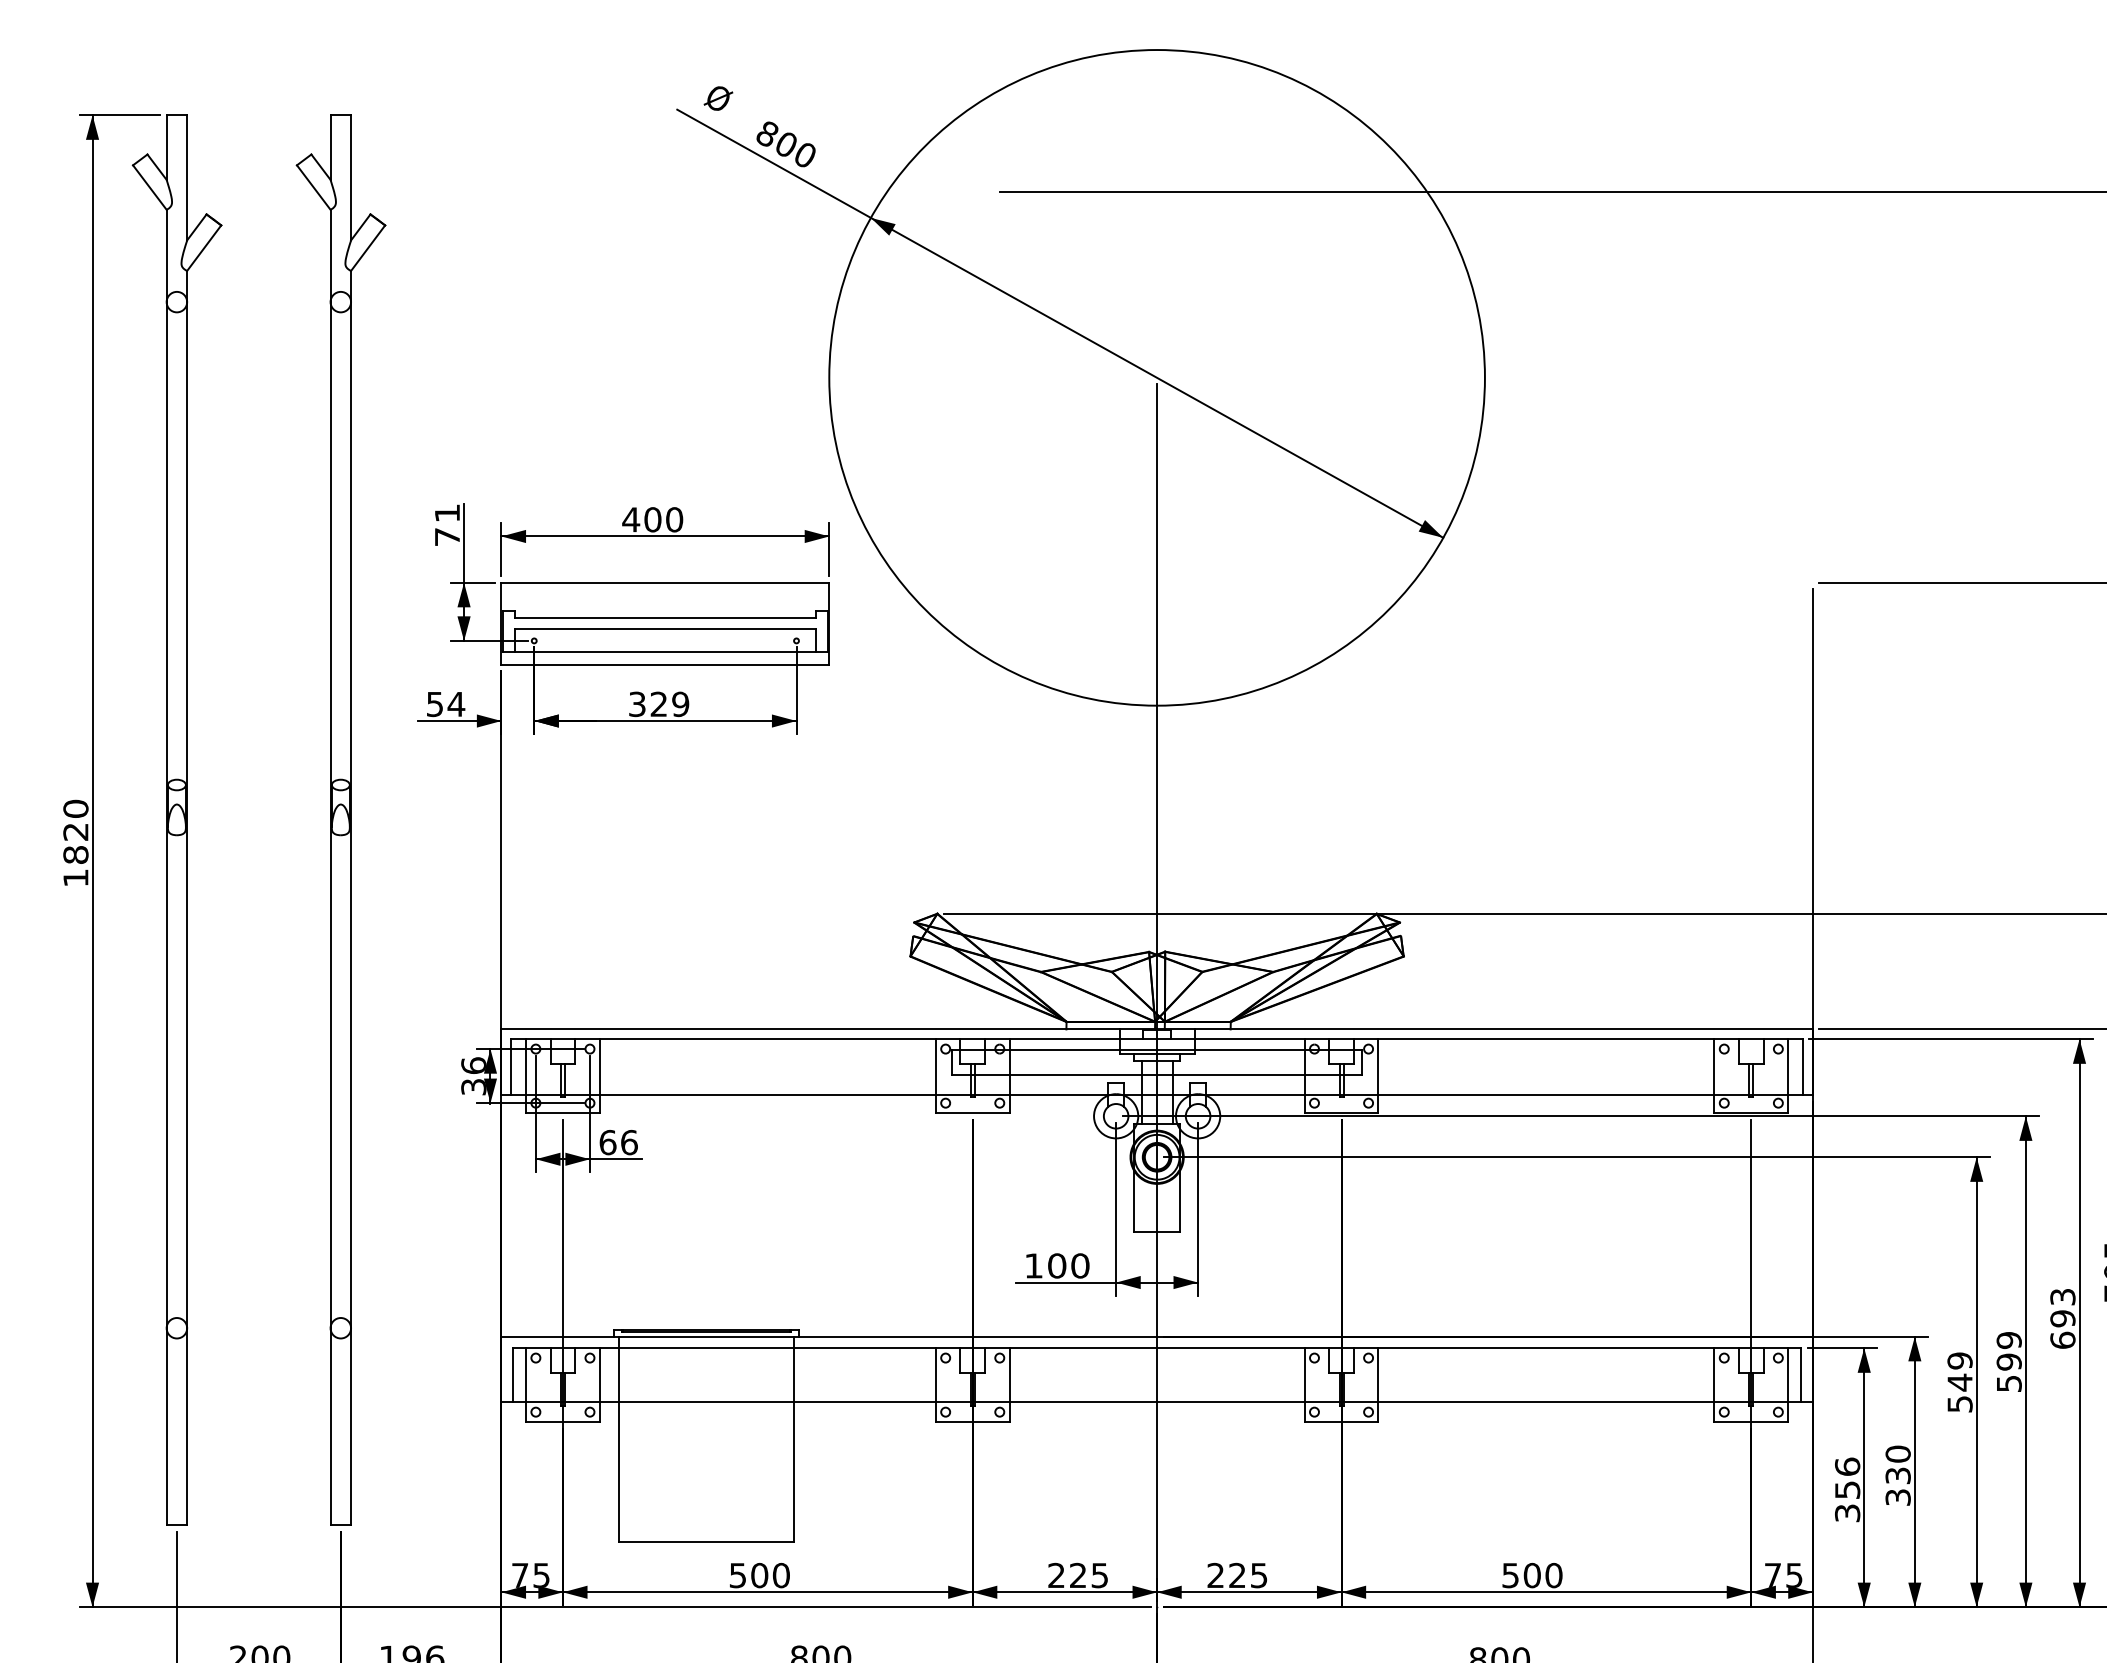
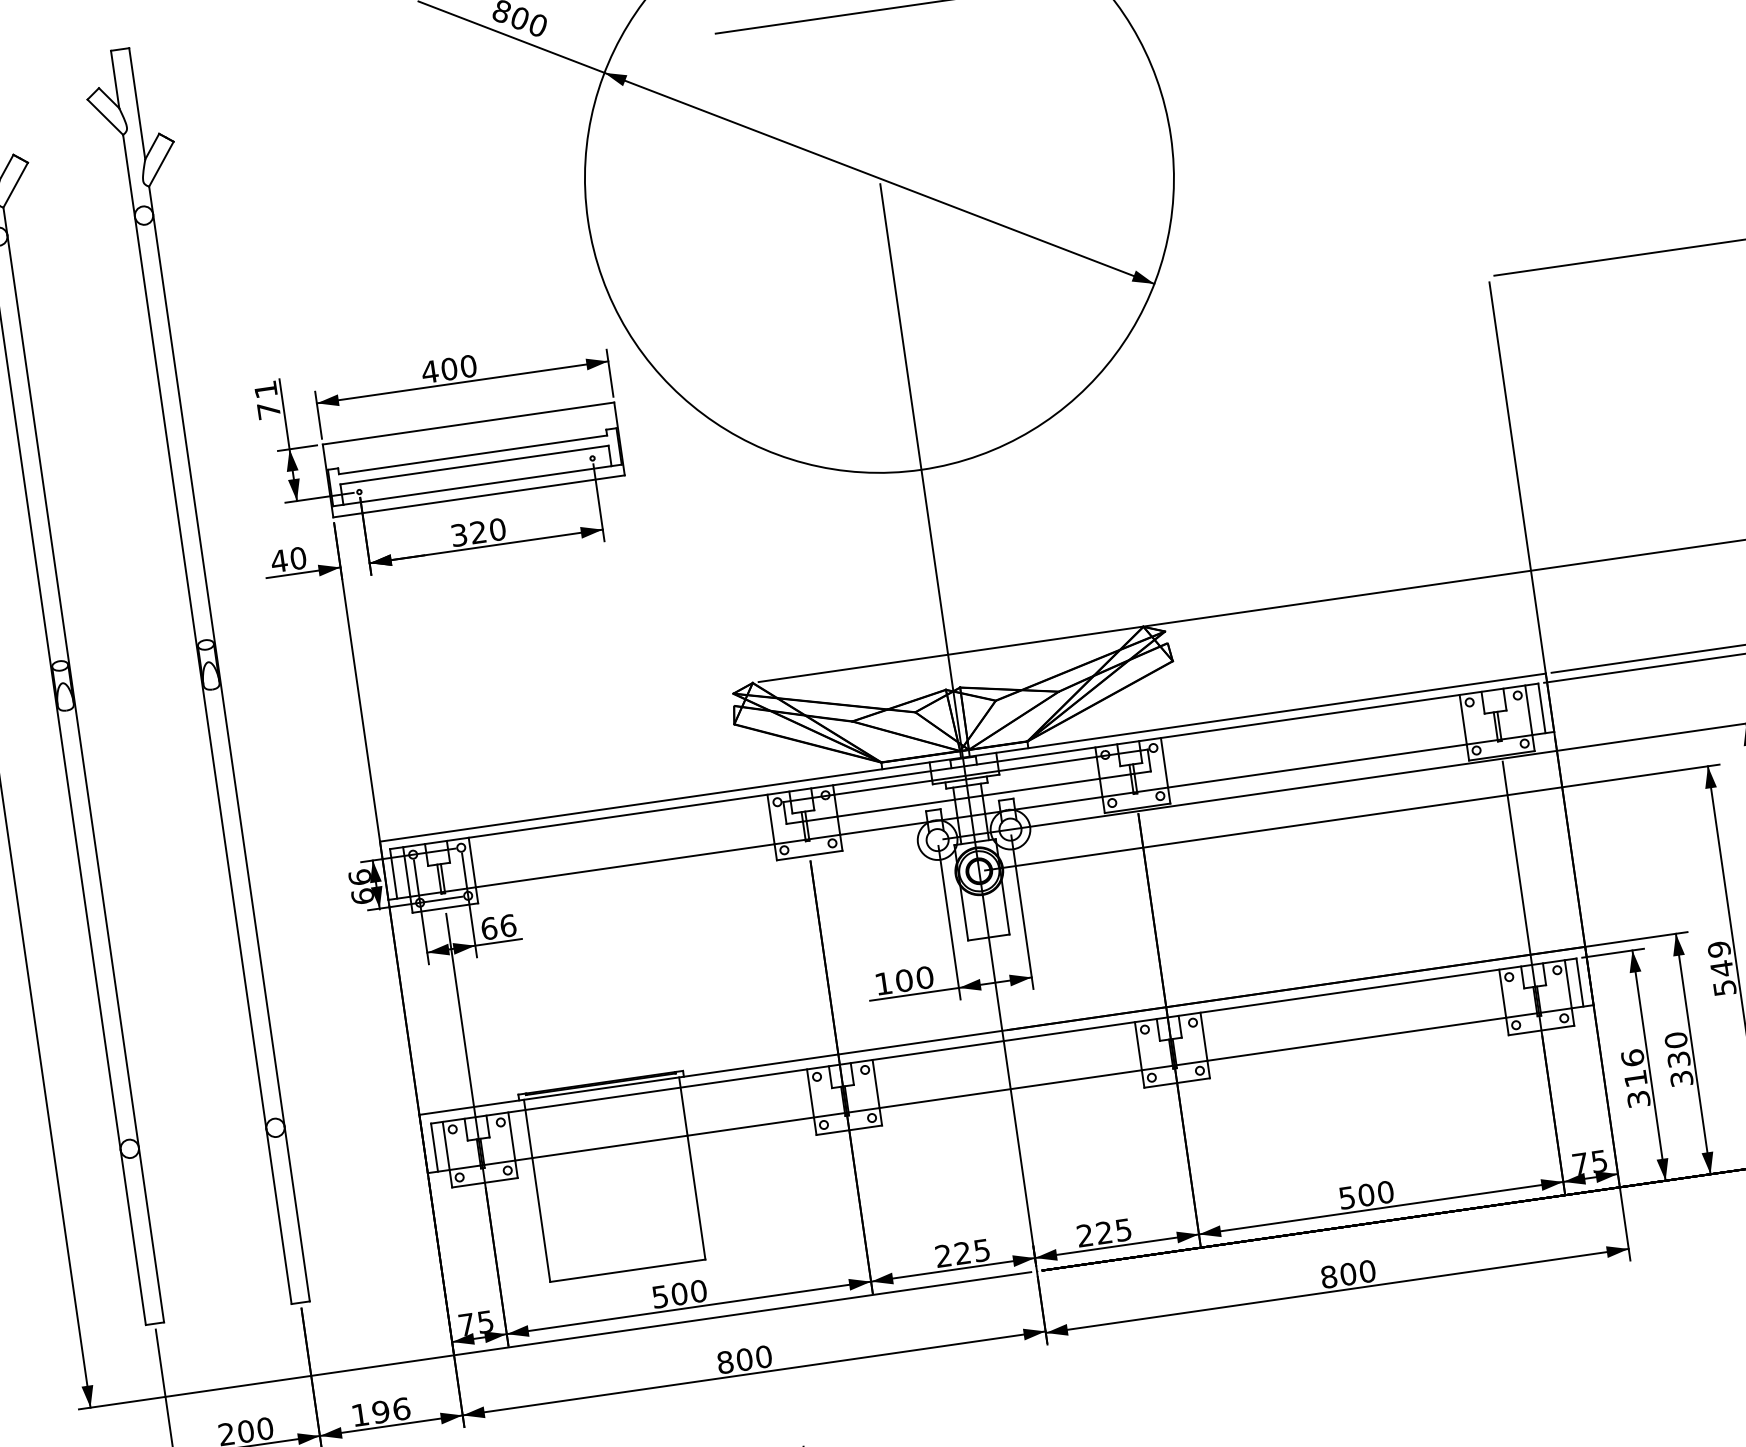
text: (445, 704) -> (288, 559), 54 -> 40
text: (680, 704) -> (497, 529), 329 -> 320
text: (473, 1086) -> (362, 895), 36 -> 66
text: (1847, 1489) -> (1635, 1078), 356 -> 316

